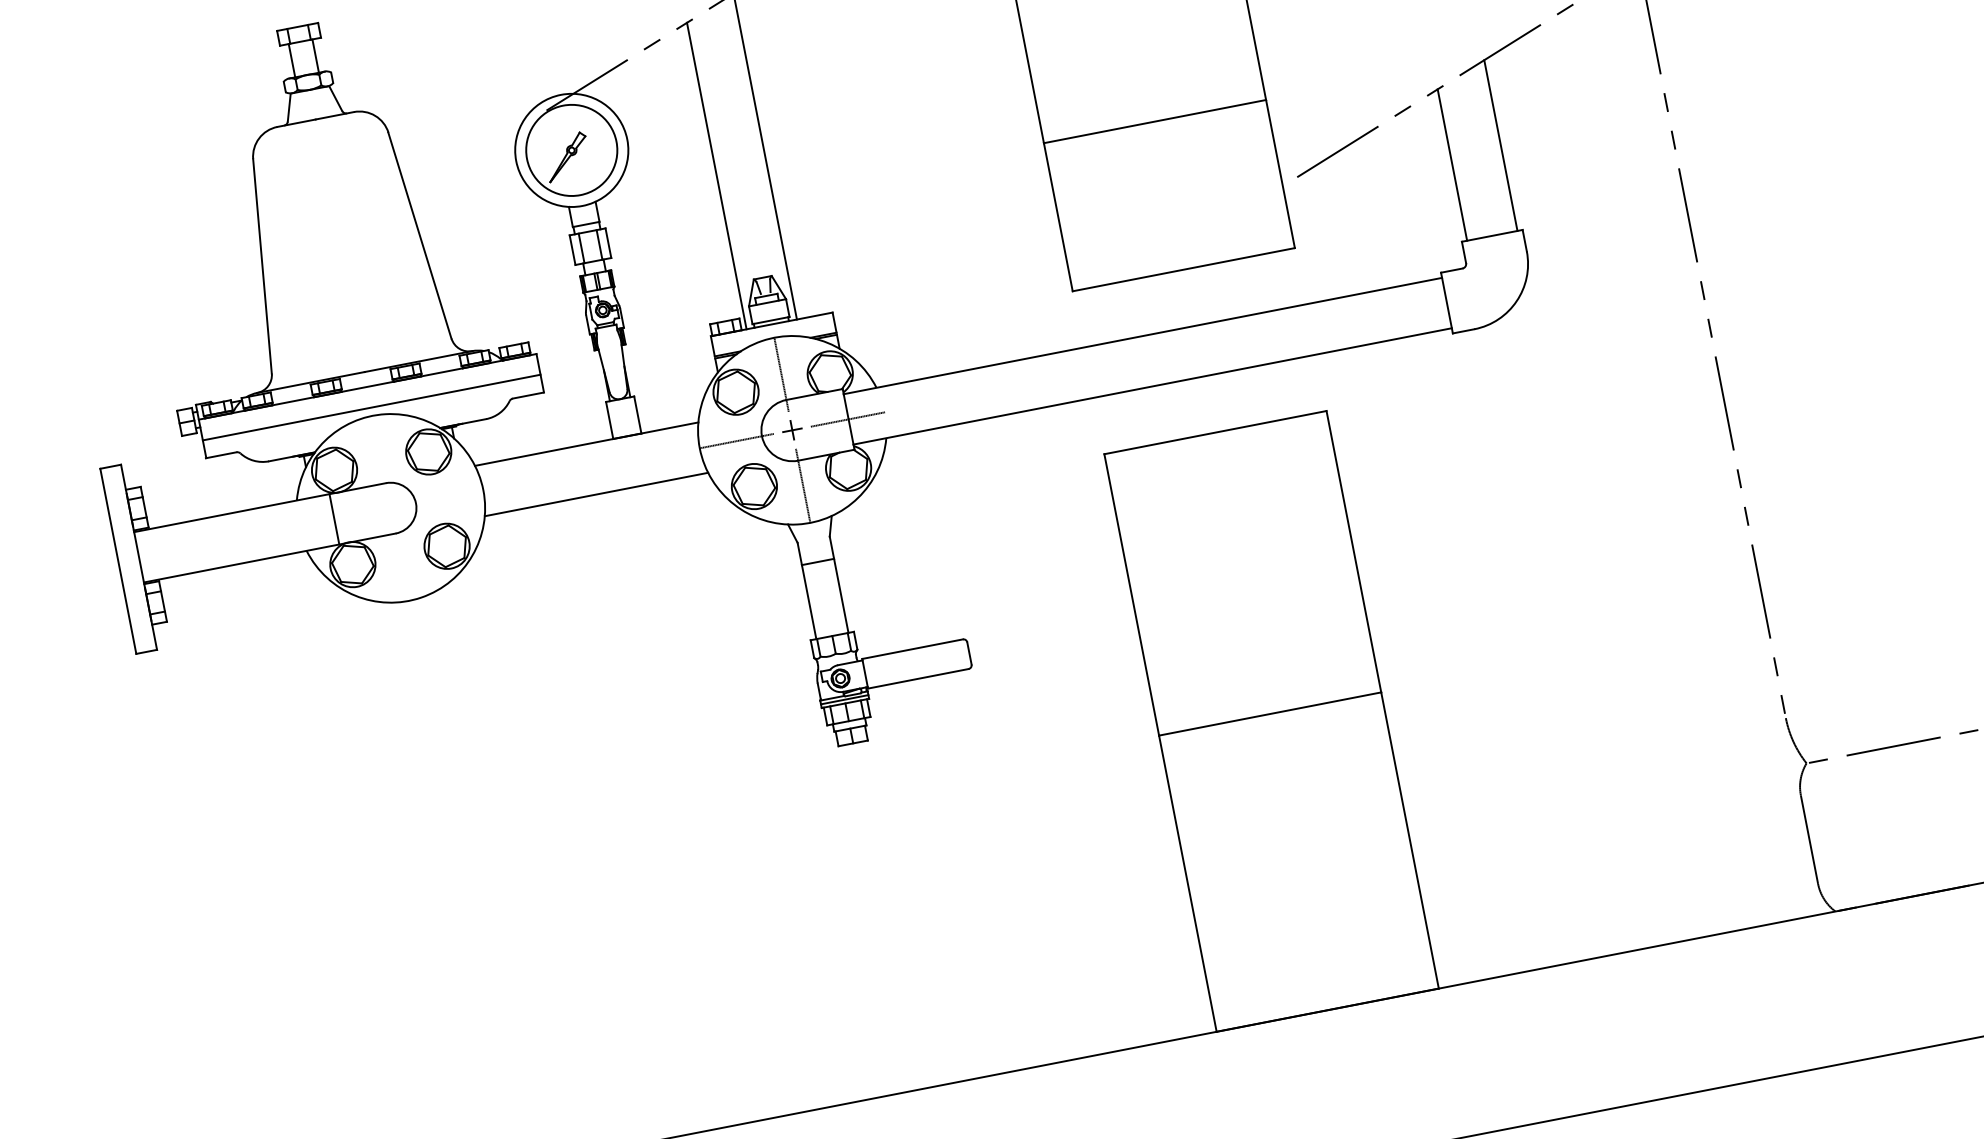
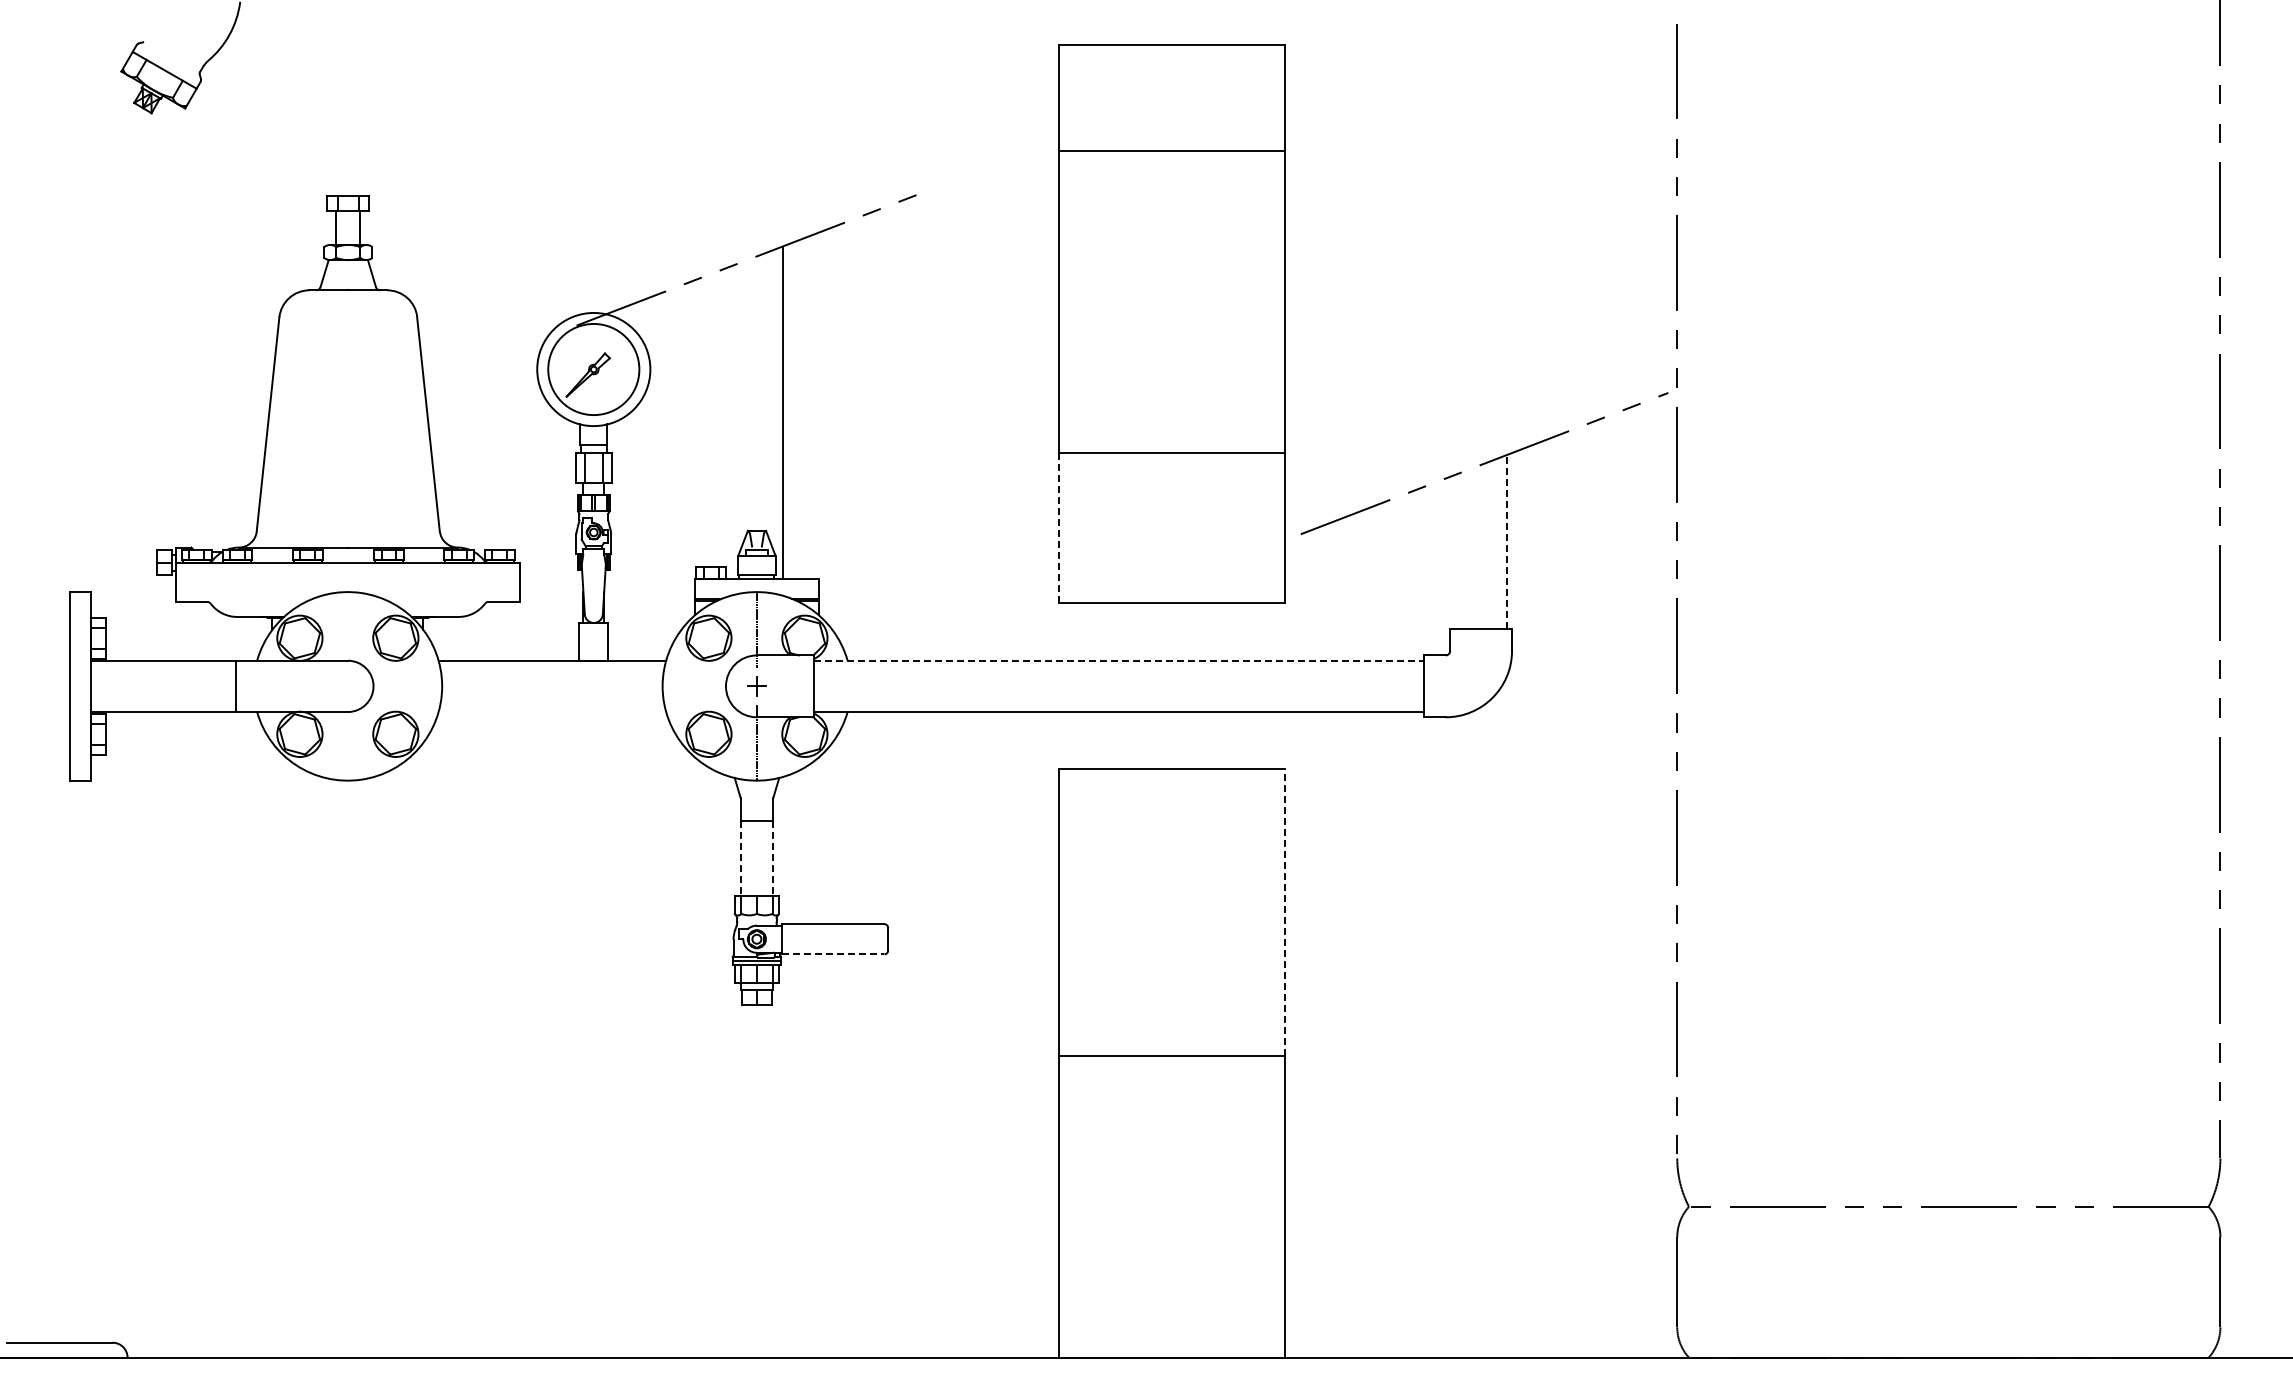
line: (1500, 146) -> (1506, 542), solid -> dashed
line: (1452, 164) -> (1455, 551), removed
line: (717, 176) -> (731, 422), removed
line: (1058, 217) -> (1058, 528), solid -> dashed
line: (1142, 335) -> (1118, 660), solid -> dashed
line: (371, 407) -> (348, 583), removed
line: (847, 419) -> (813, 686), removed
line: (736, 441) -> (700, 686), removed
line: (596, 494) -> (552, 712), removed
line: (334, 519) -> (236, 686), moved
line: (1353, 551) -> (1284, 912), solid -> dashed
line: (841, 596) -> (773, 858), solid -> dashed
line: (809, 602) -> (740, 858), solid -> dashed
line: (918, 678) -> (833, 954), solid -> dashed

